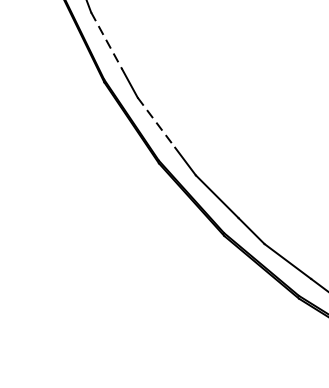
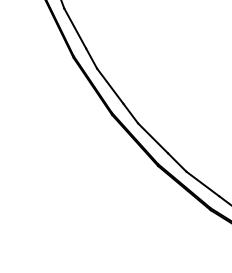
line: (106, 40) -> (75, 28), dashed -> solid
line: (156, 123) -> (110, 86), dashed -> solid

